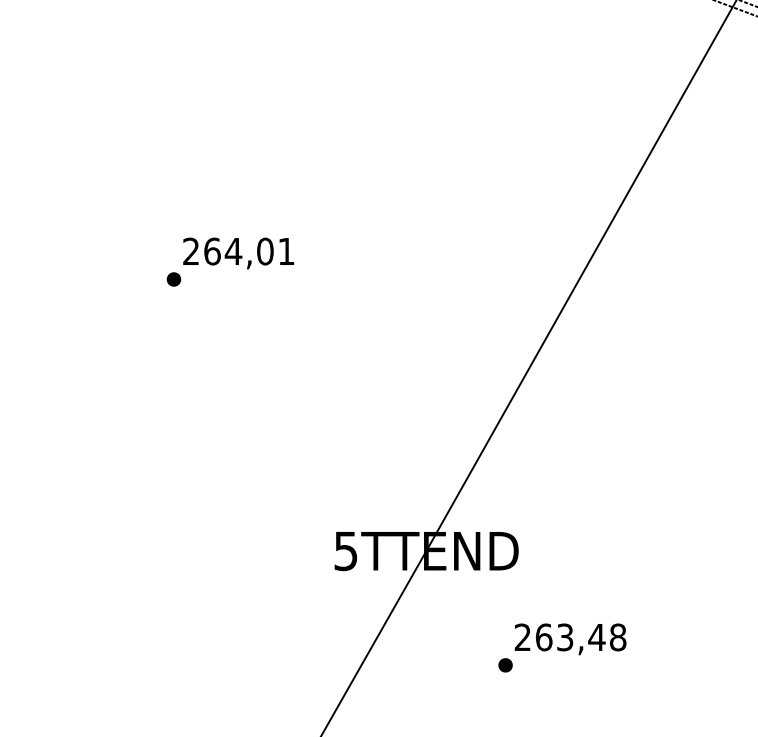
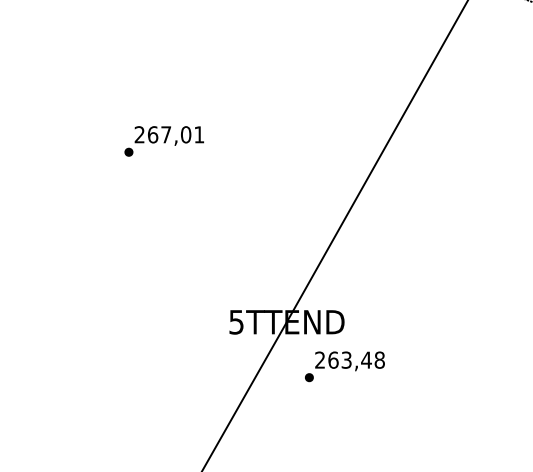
text: (232, 251) -> (165, 134), 264,01 -> 267,01
text: (561, 647) -> (344, 366), moved

